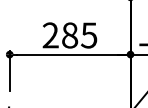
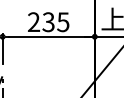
text: (69, 34) -> (48, 21), 285 -> 235

